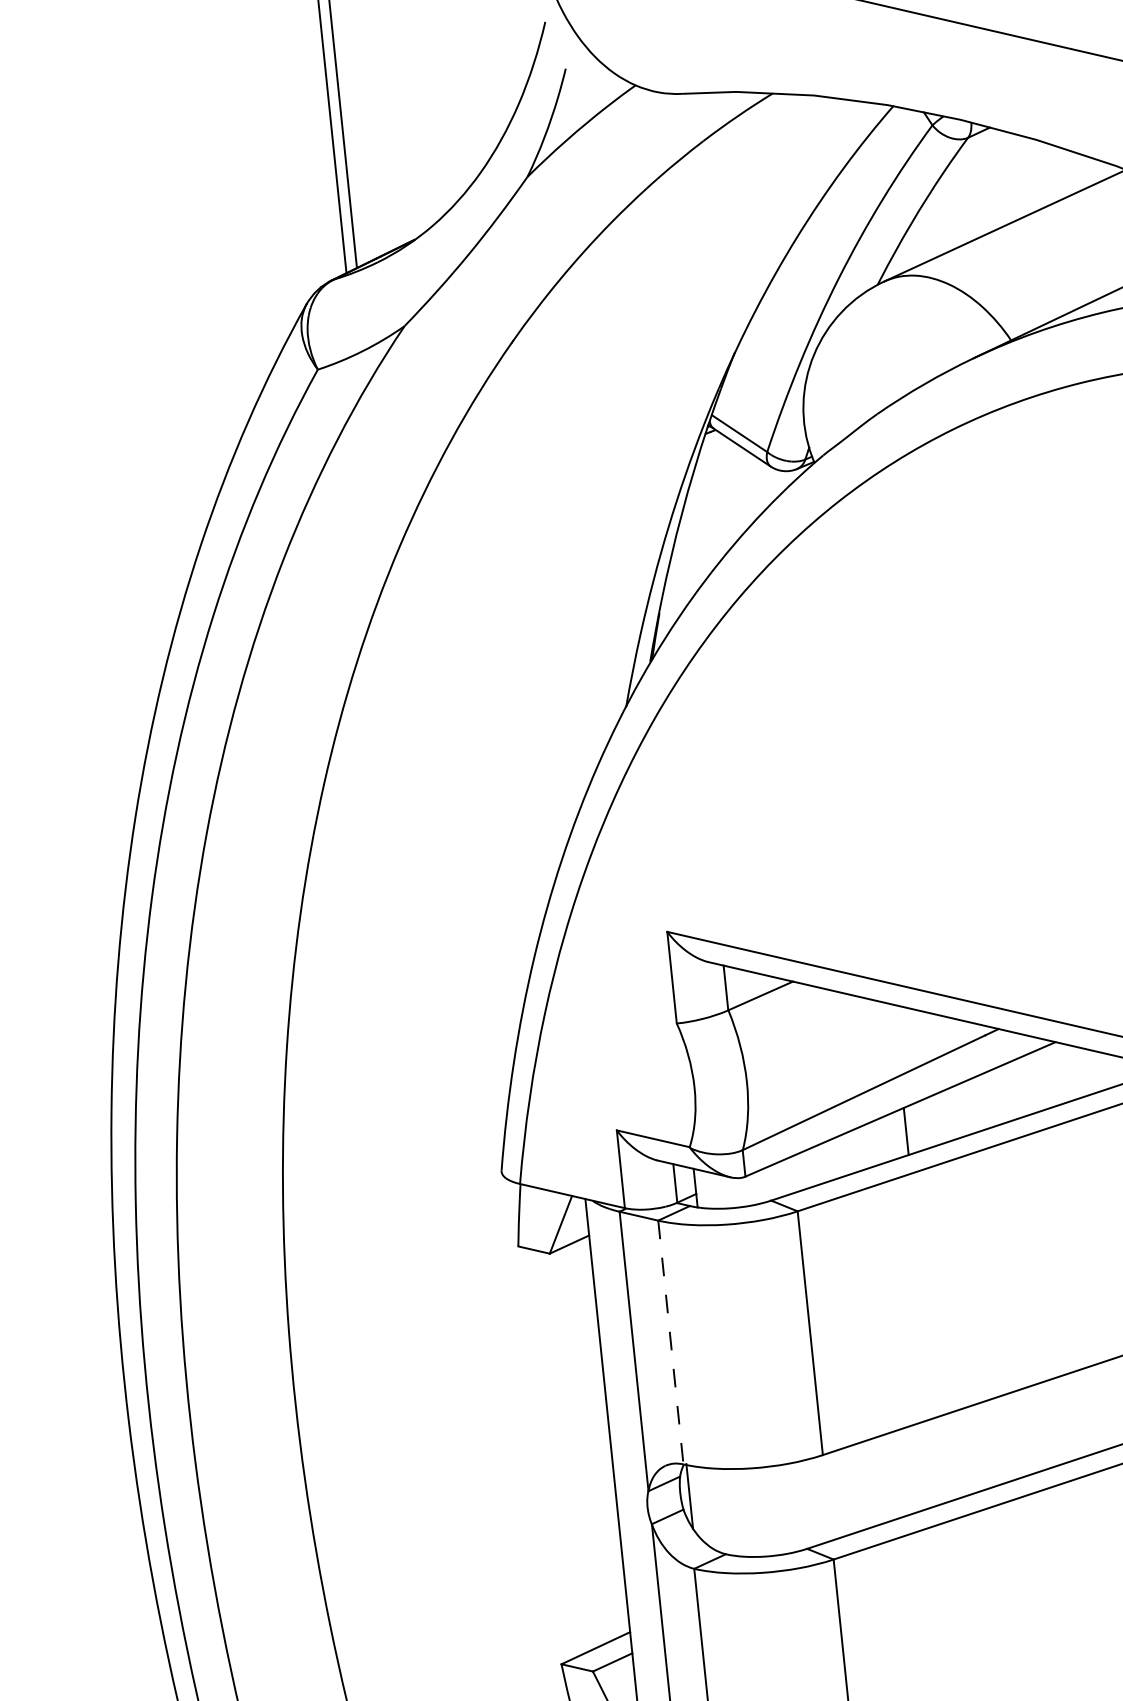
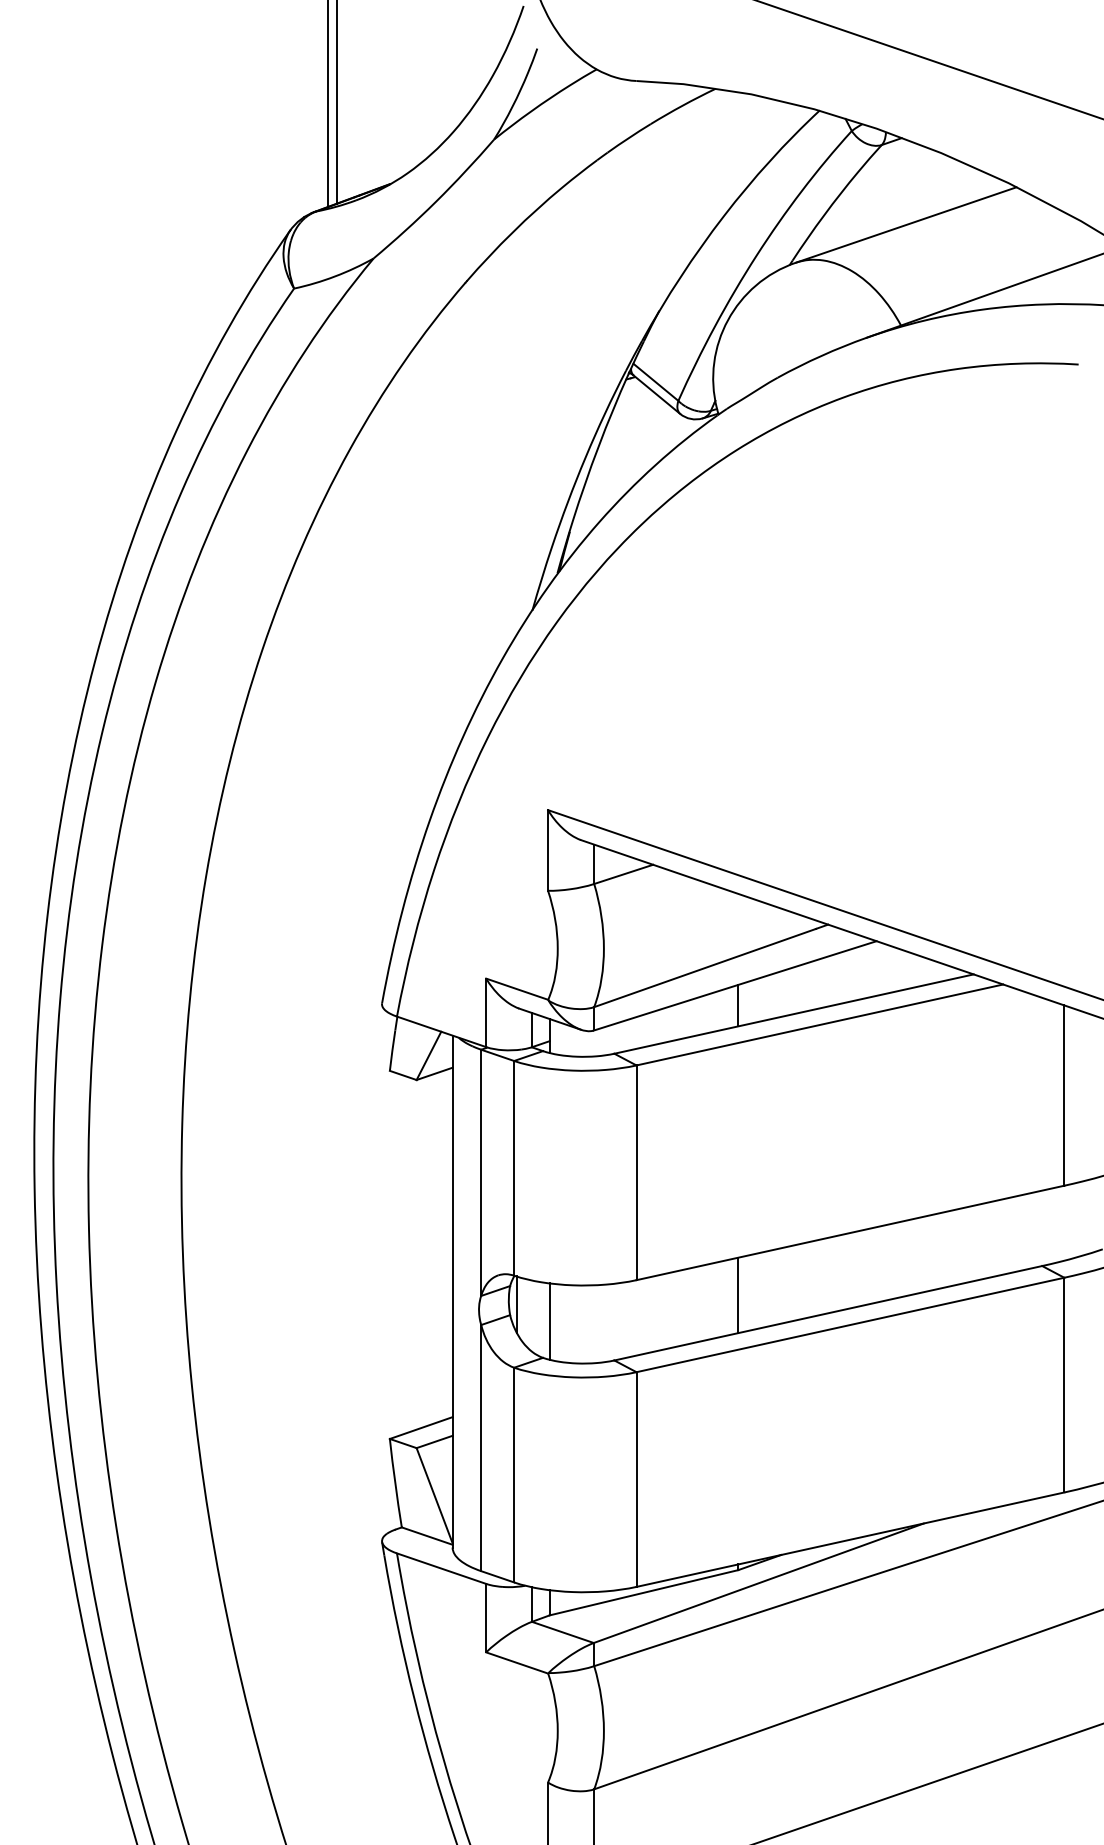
line: (671, 1342) -> (514, 1168), dashed -> solid
line: (940, 1460) -> (738, 1295), added
line: (728, 1512) -> (549, 1321), added

